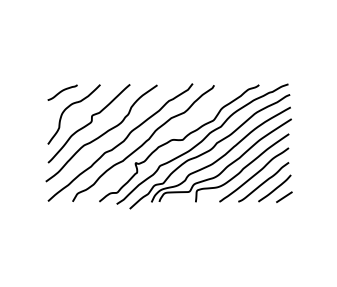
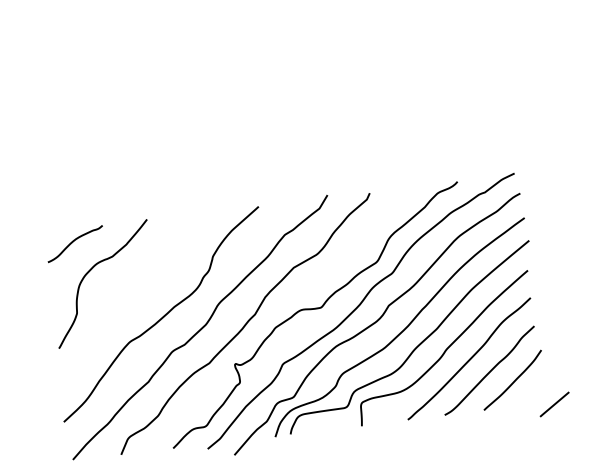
curve: (88, 123) -> (133, 298), removed
line: (284, 196) -> (554, 402), moved

